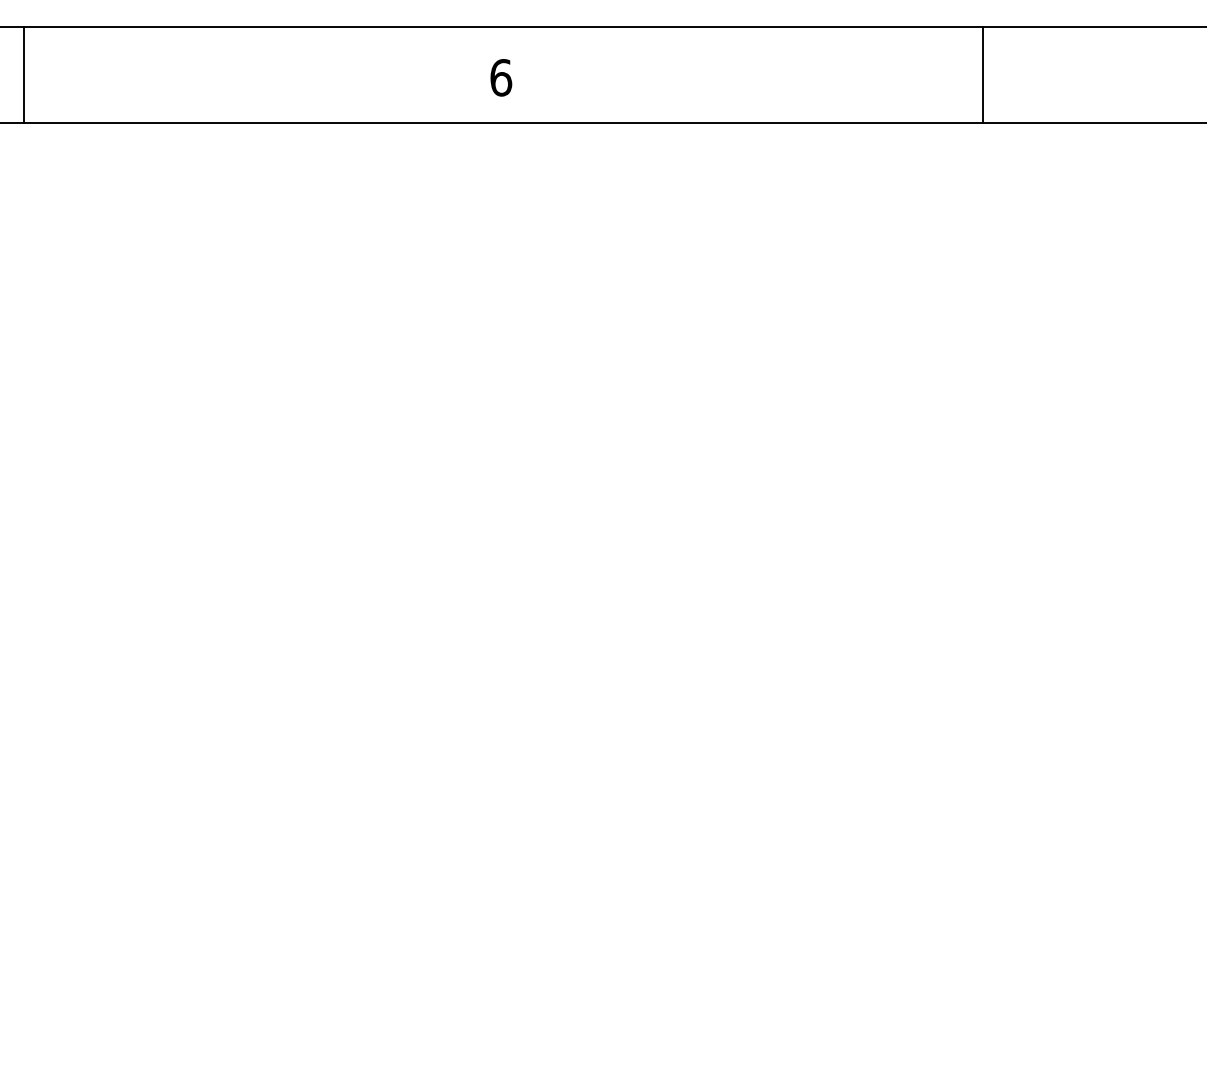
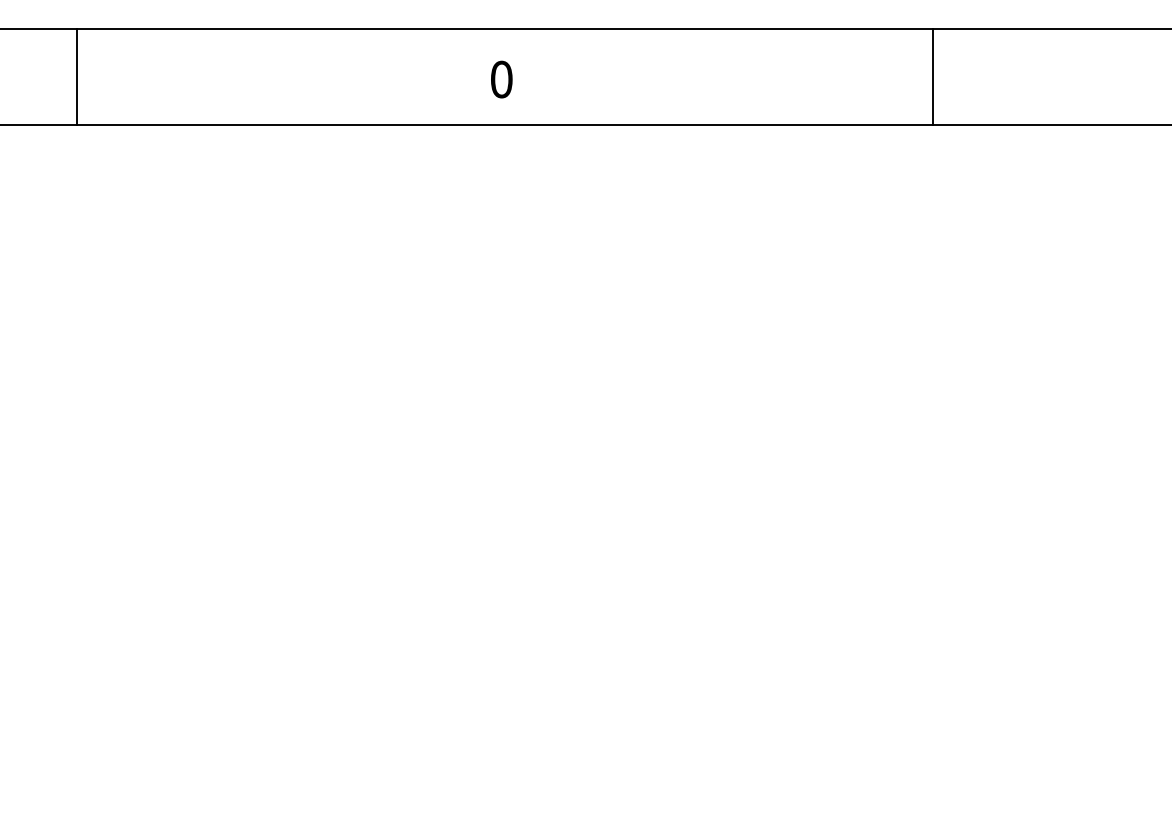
line: (24, 74) -> (77, 76), moved
line: (982, 74) -> (932, 76), moved
text: (501, 77) -> (502, 79), 6 -> 0

